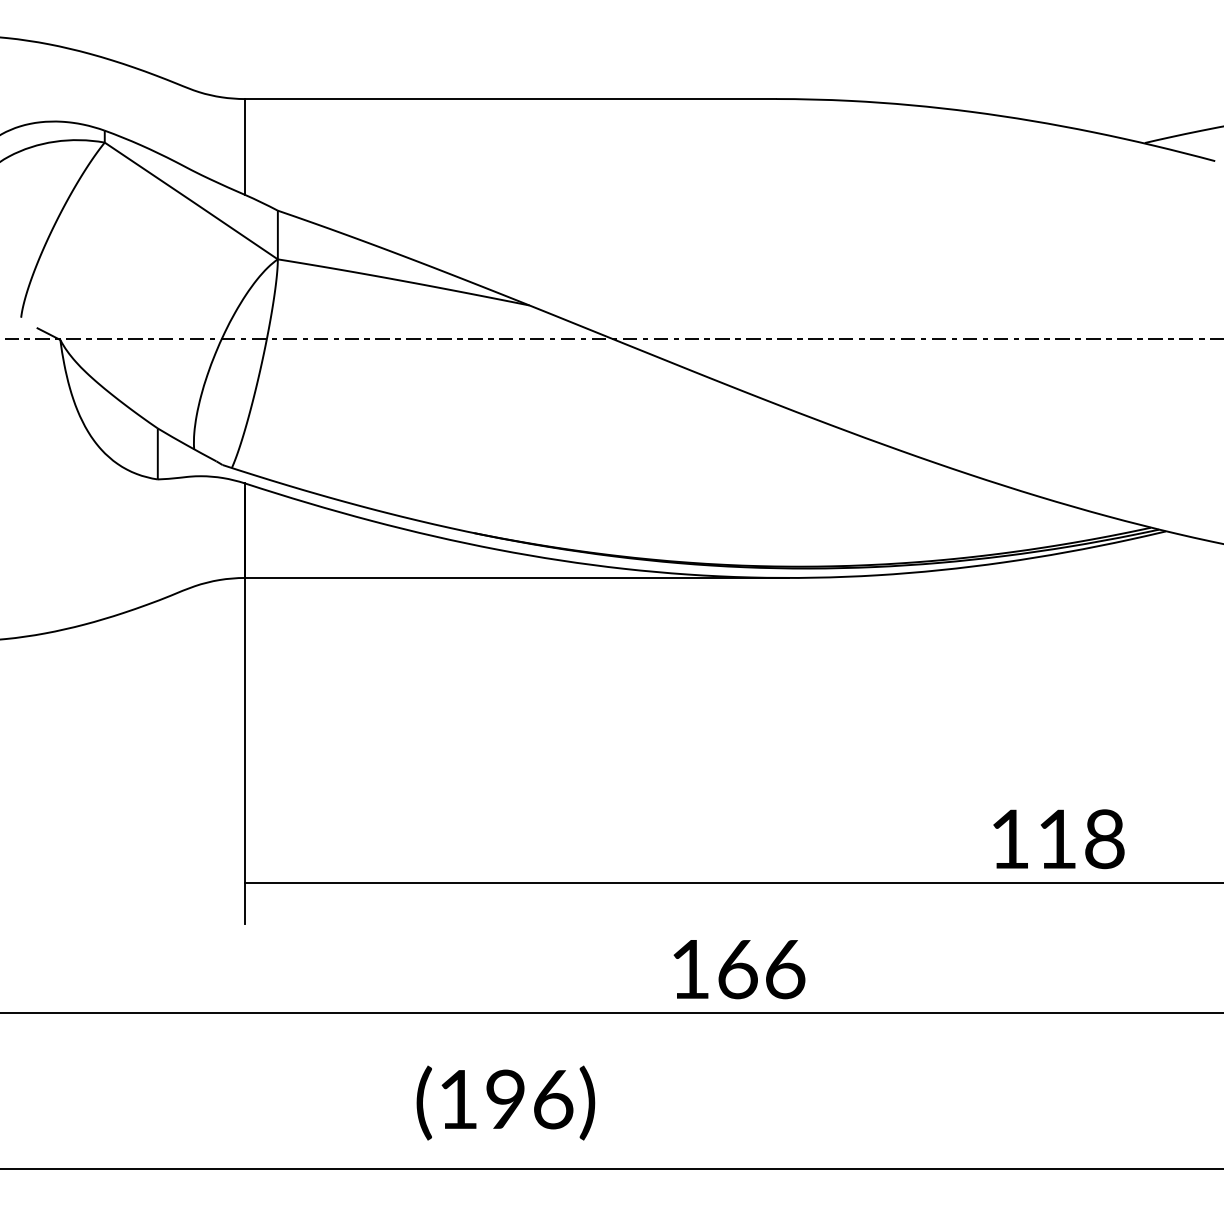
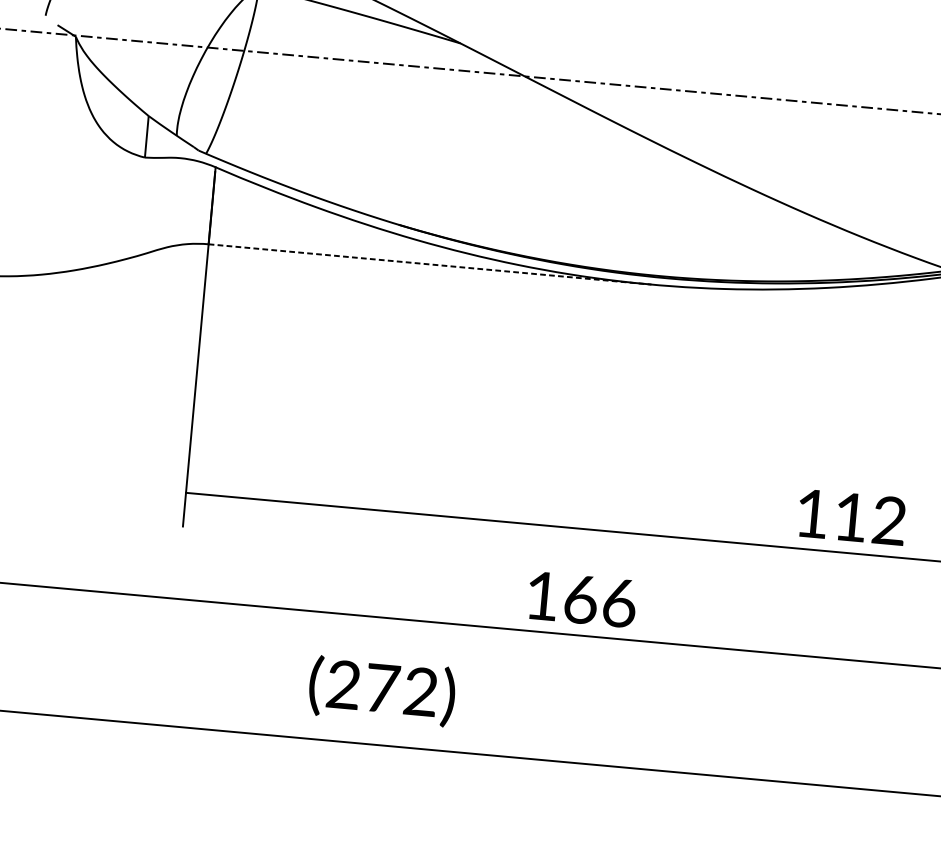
line: (516, 577) -> (429, 264), solid -> dashed
text: (1104, 839) -> (889, 521), 118 -> 112
text: (505, 1099) -> (382, 688), (196) -> (272)

